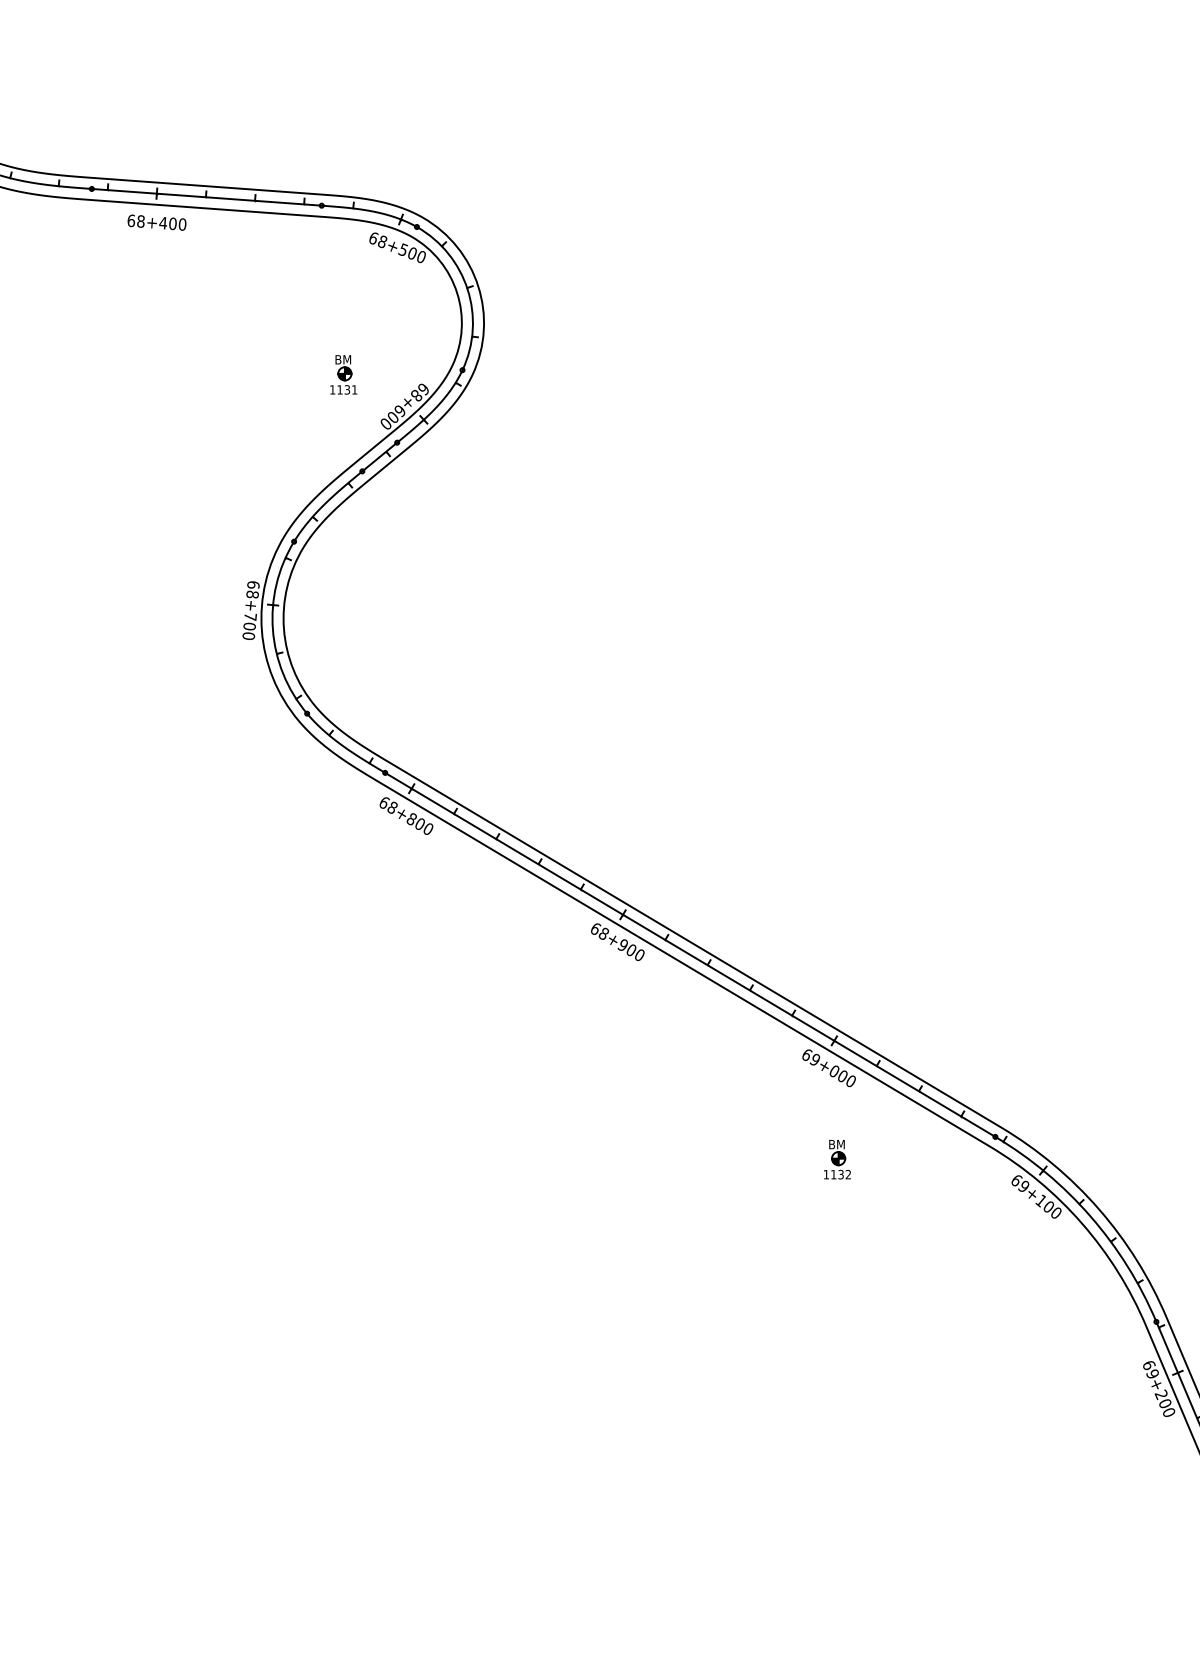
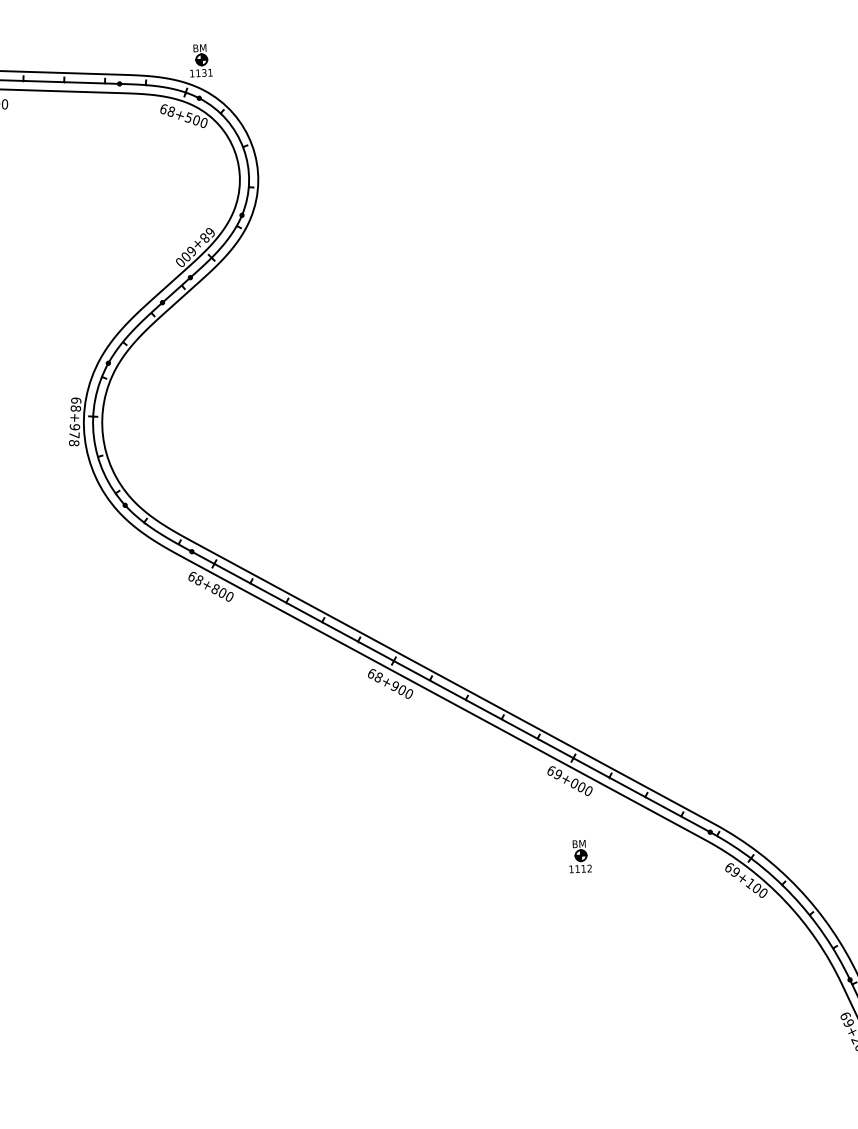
part: (343, 374) -> (200, 60), moved
text: (249, 626) -> (74, 435), 68+700 -> 68+978
text: (840, 1174) -> (583, 868), 1132 -> 1112

